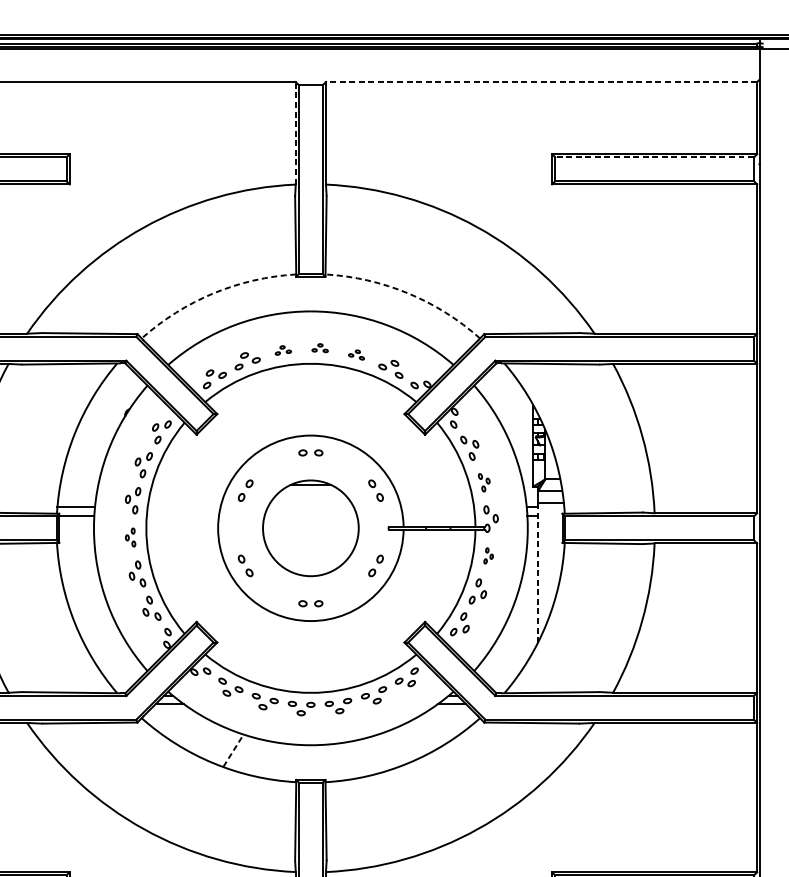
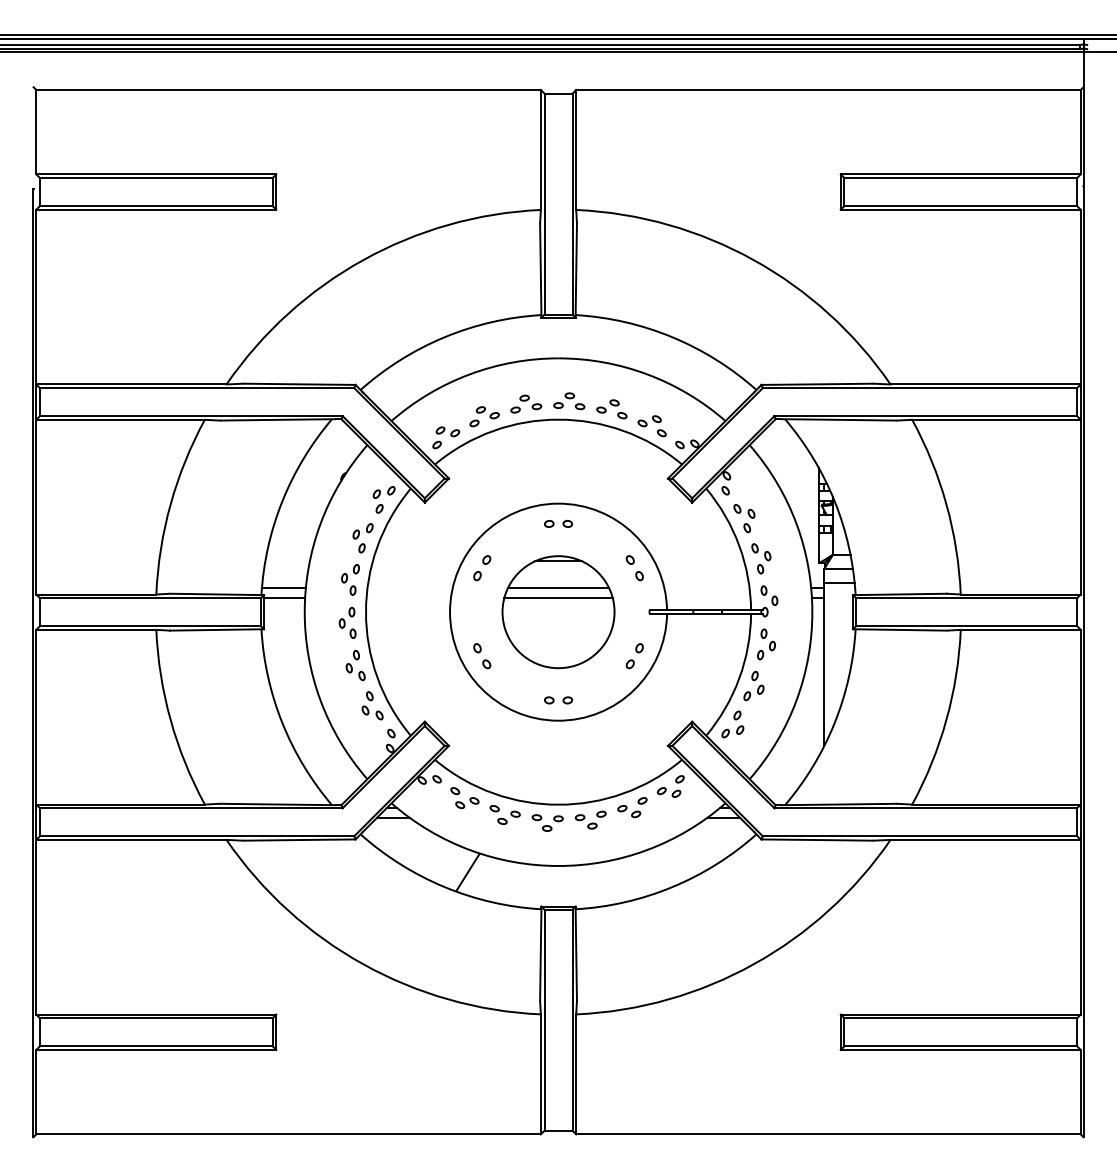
line: (540, 81) -> (827, 89), dashed -> solid
line: (295, 132) -> (540, 149), dashed -> solid
line: (654, 157) -> (960, 178), dashed -> solid
arc: (213, 293) -> (444, 337), dashed -> solid
arc: (408, 293) -> (672, 337), dashed -> solid
part: (320, 348) -> (569, 401), size x1.67
part: (283, 349) -> (526, 403), size x1.67
part: (356, 355) -> (611, 409), size x1.67
part: (484, 482) -> (761, 558), size x1.43
line: (310, 507) -> (558, 587), added
line: (310, 515) -> (558, 597), added
part: (130, 537) -> (347, 622), size x1.43
part: (488, 555) -> (766, 644), size x1.67
line: (538, 573) -> (824, 664), dashed -> solid
line: (233, 750) -> (467, 872), dashed -> solid

